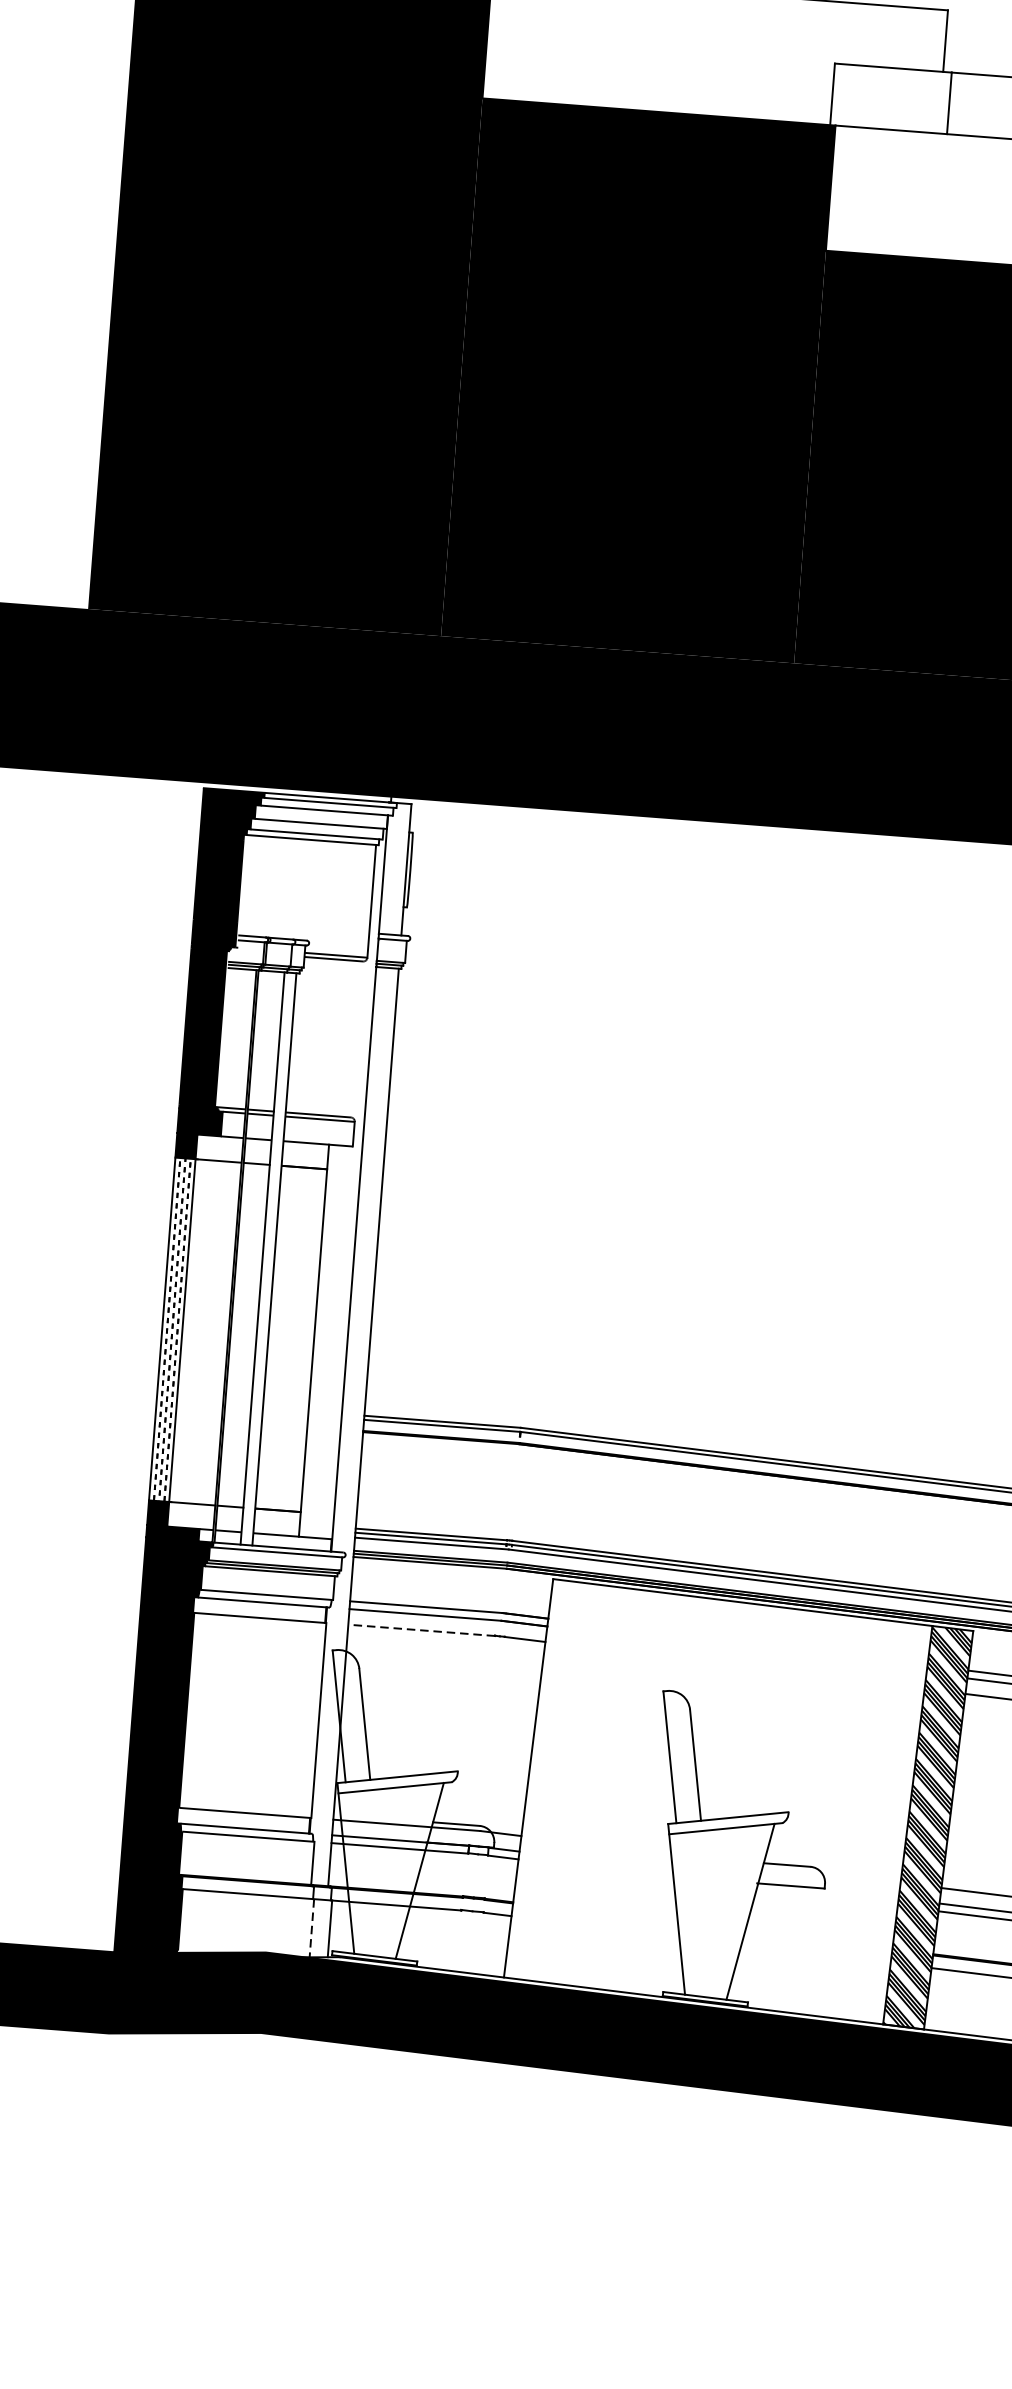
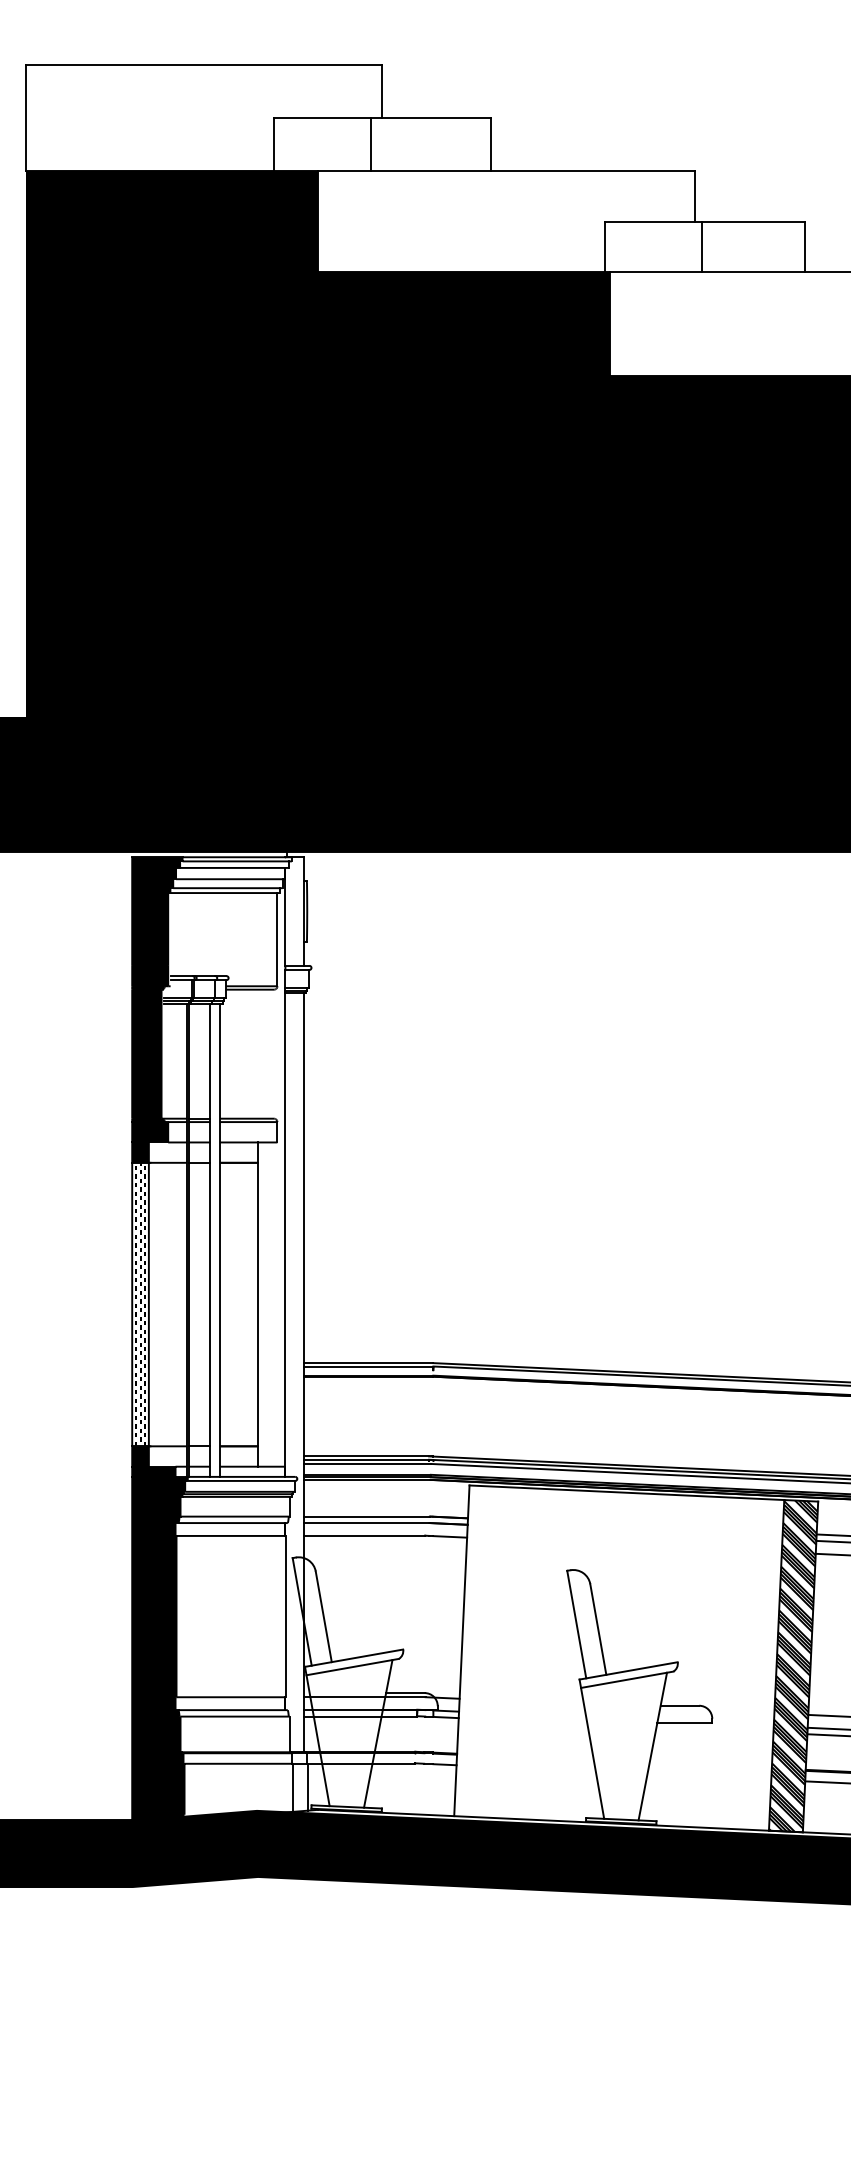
line: (421, 1629) -> (364, 1535), dashed -> solid
line: (312, 1929) -> (293, 1788), dashed -> solid

